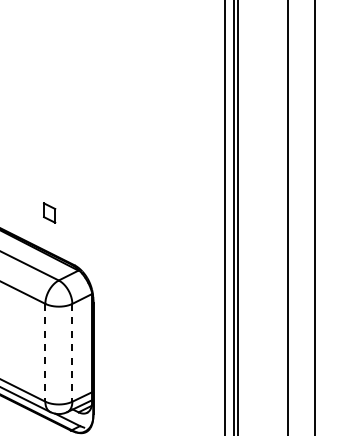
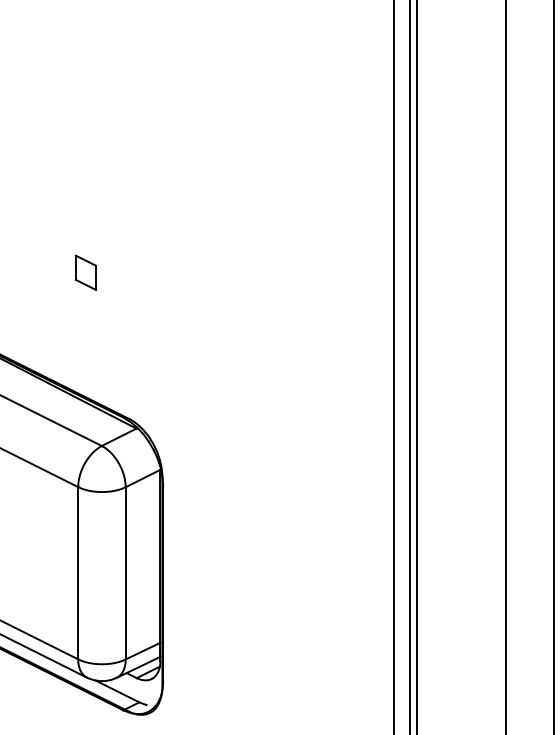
part: (49, 212) -> (85, 271), moved
line: (45, 352) -> (78, 572), dashed -> solid
line: (72, 352) -> (125, 572), dashed -> solid

